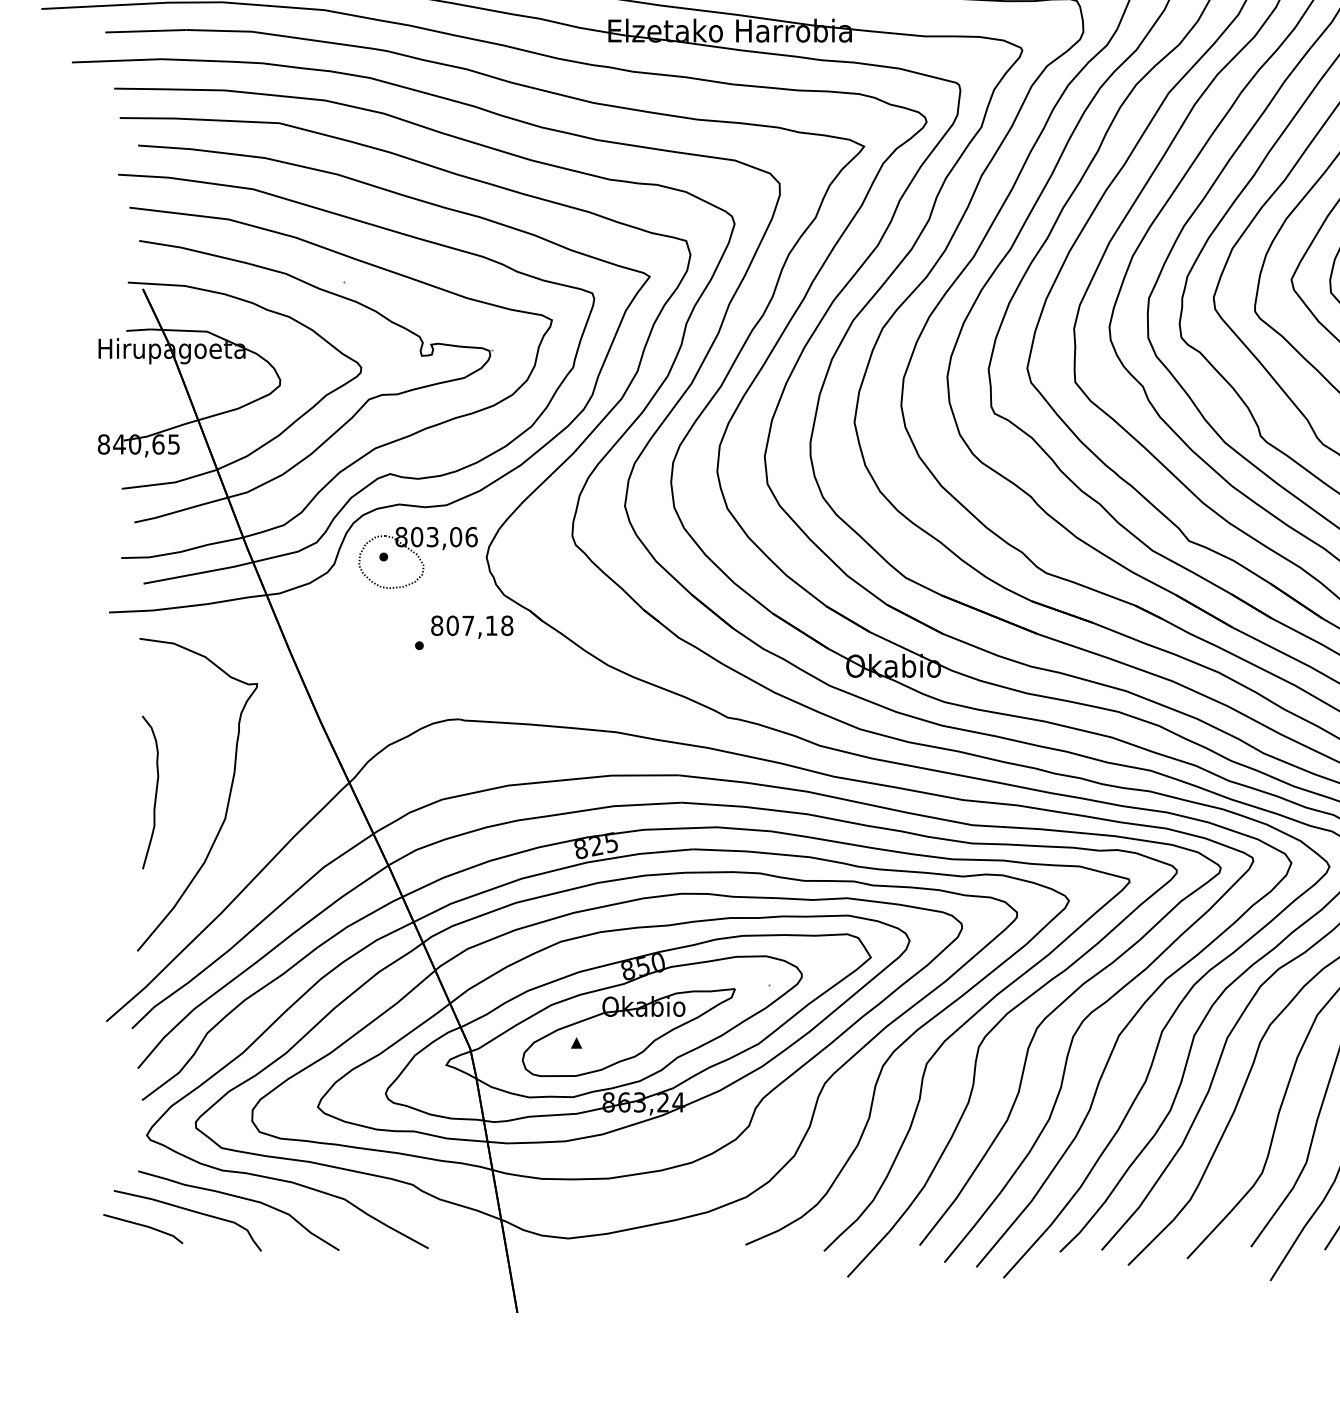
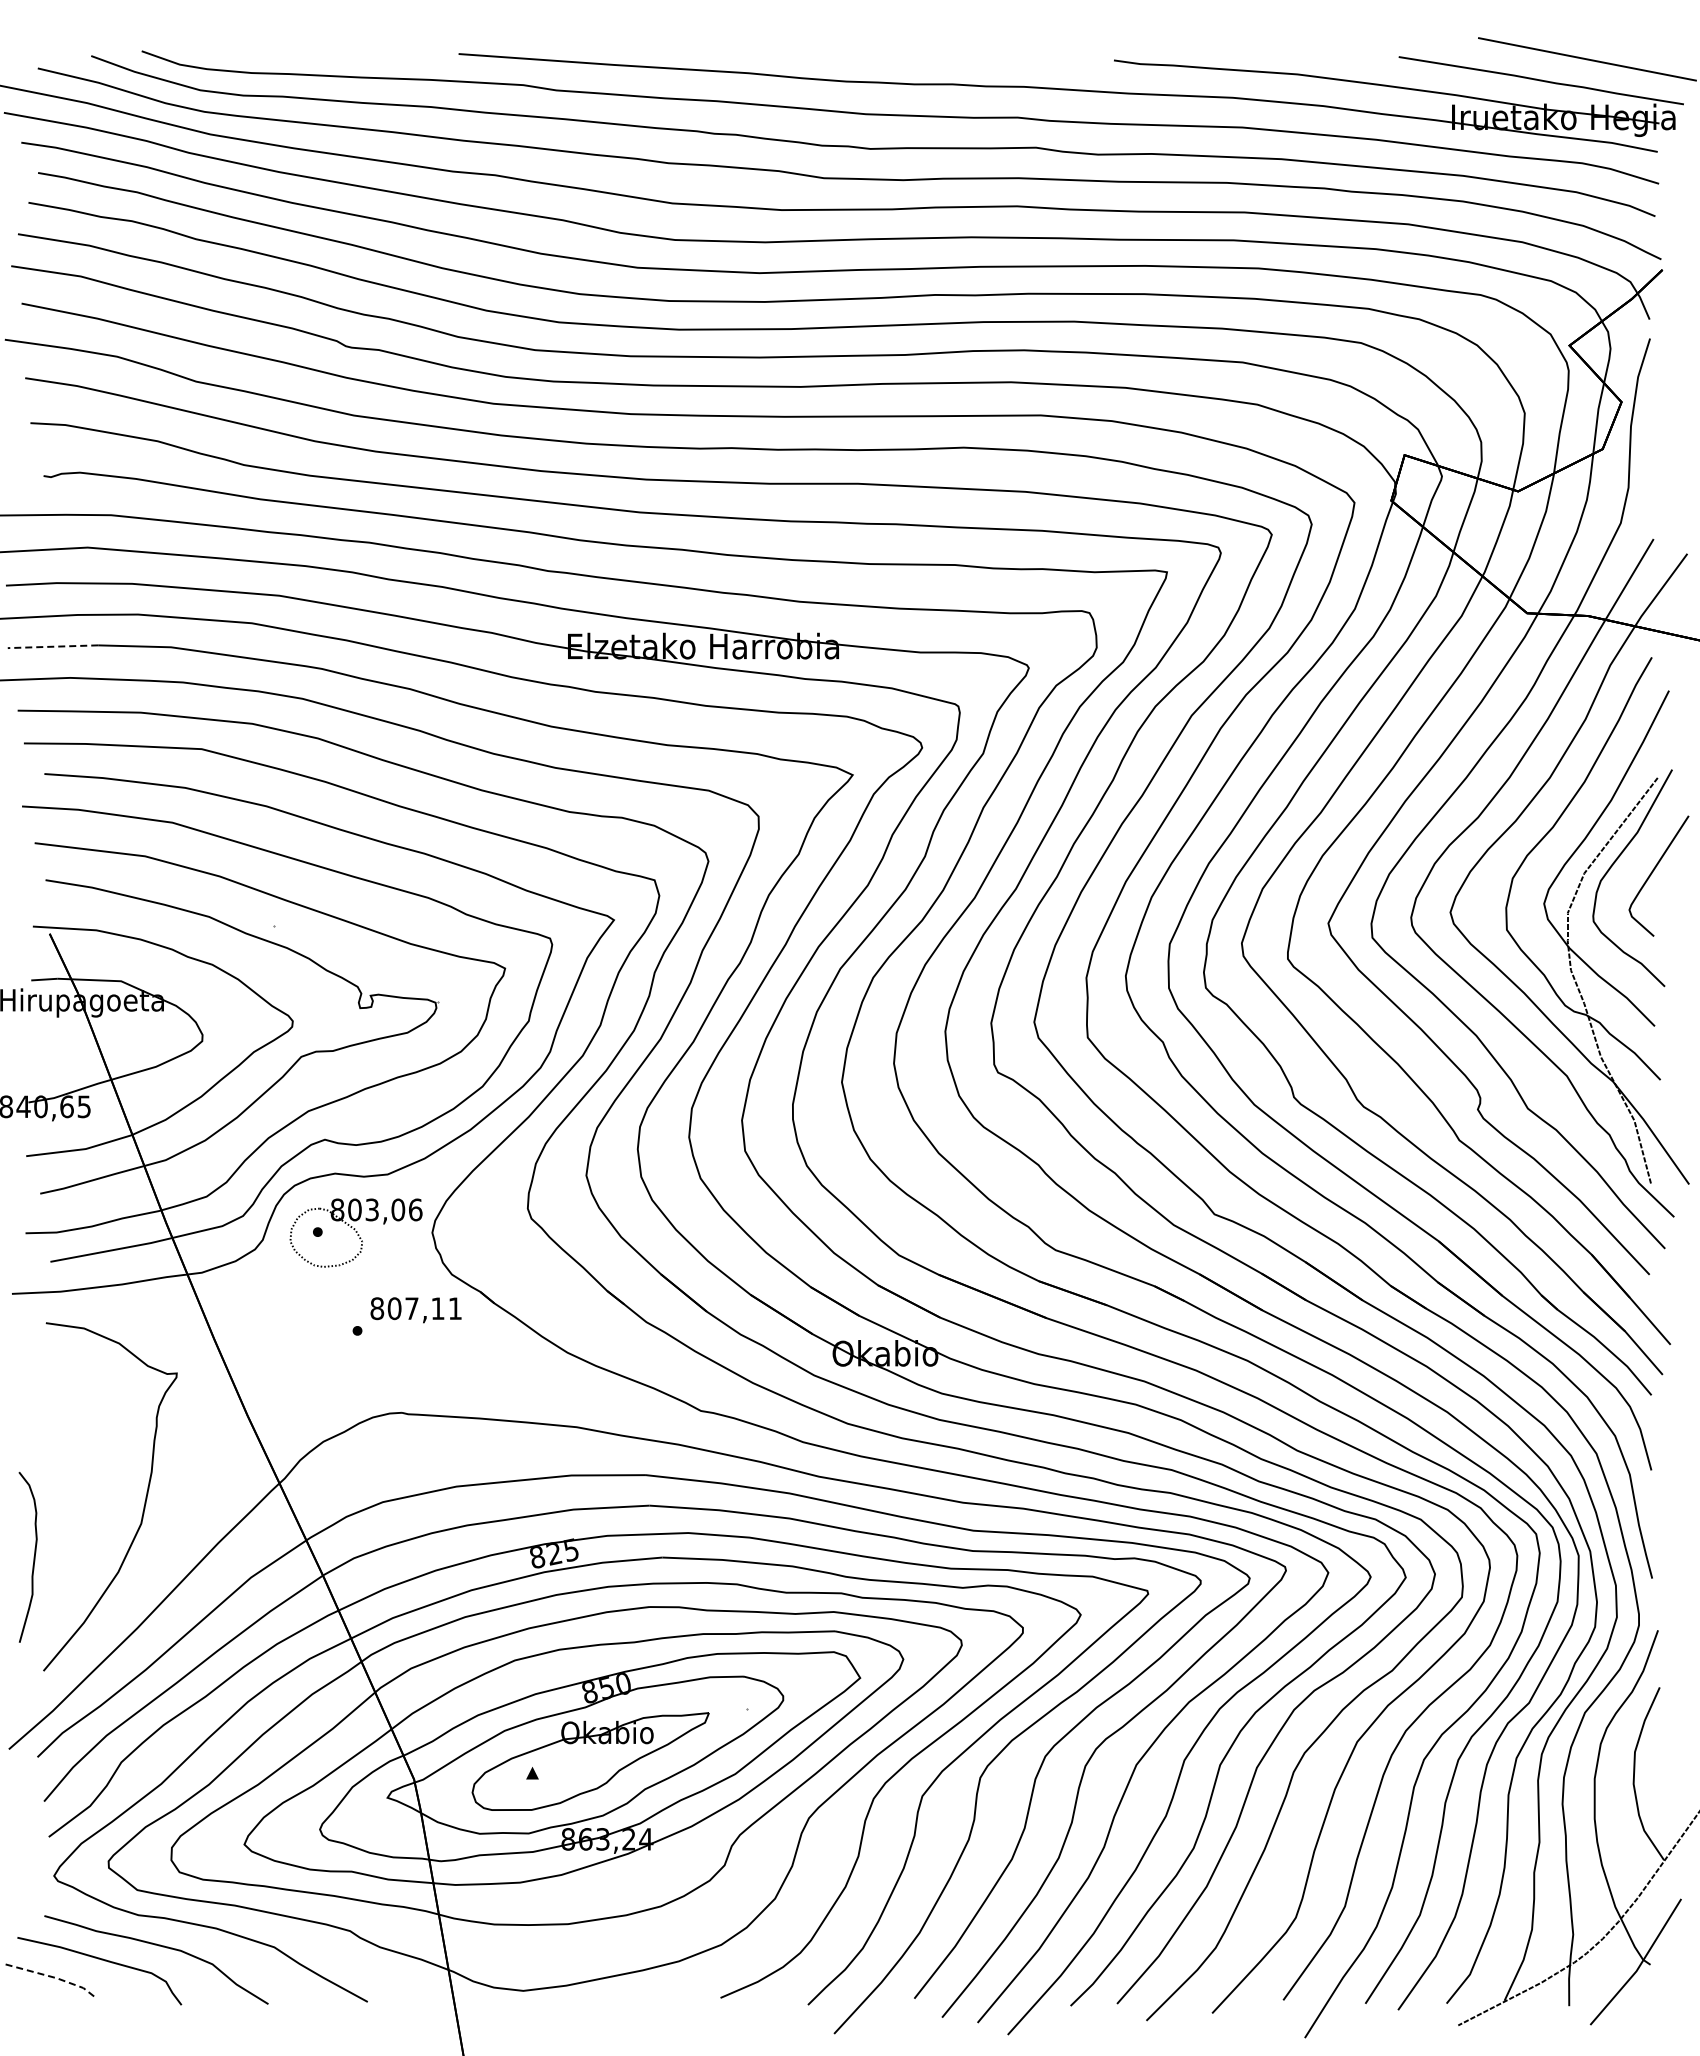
line: (145, 31) -> (52, 646), solid -> dashed
text: (507, 625) -> (455, 1308), 807,18 -> 807,11
curve: (155, 792) -> (33, 1557), moved
line: (146, 1226) -> (53, 1977), solid -> dashed

